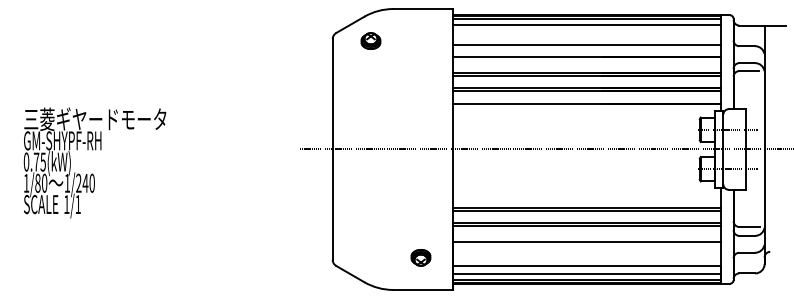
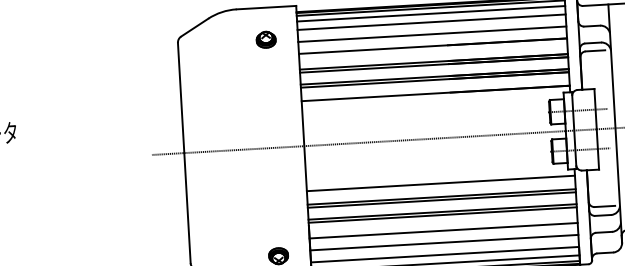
line: (586, 33) -> (430, 22), added
part: (370, 40) -> (265, 39), moved
line: (586, 194) -> (440, 183), added
line: (586, 253) -> (443, 242), added

